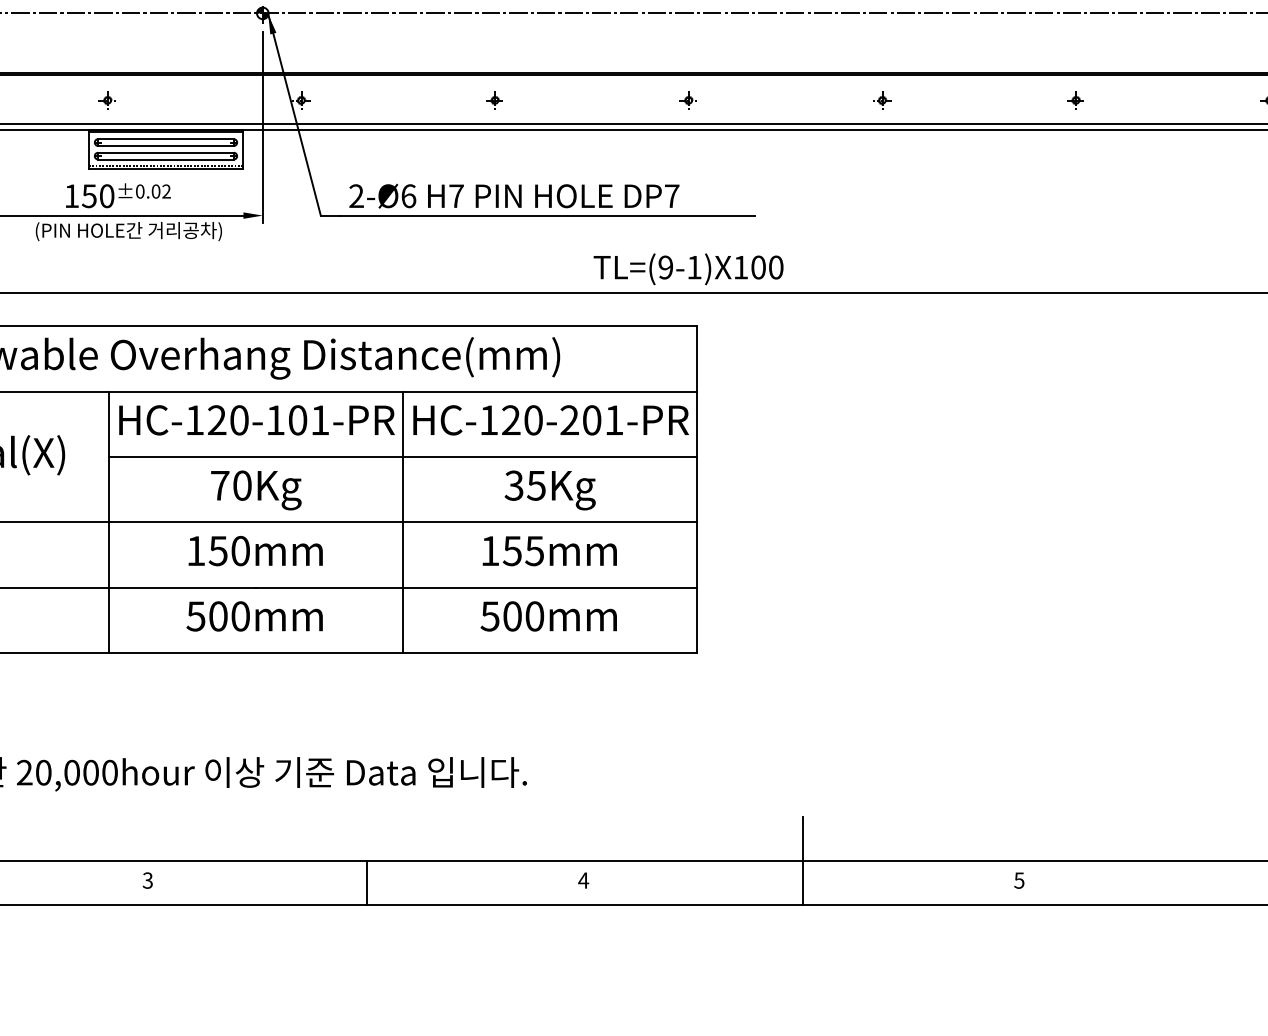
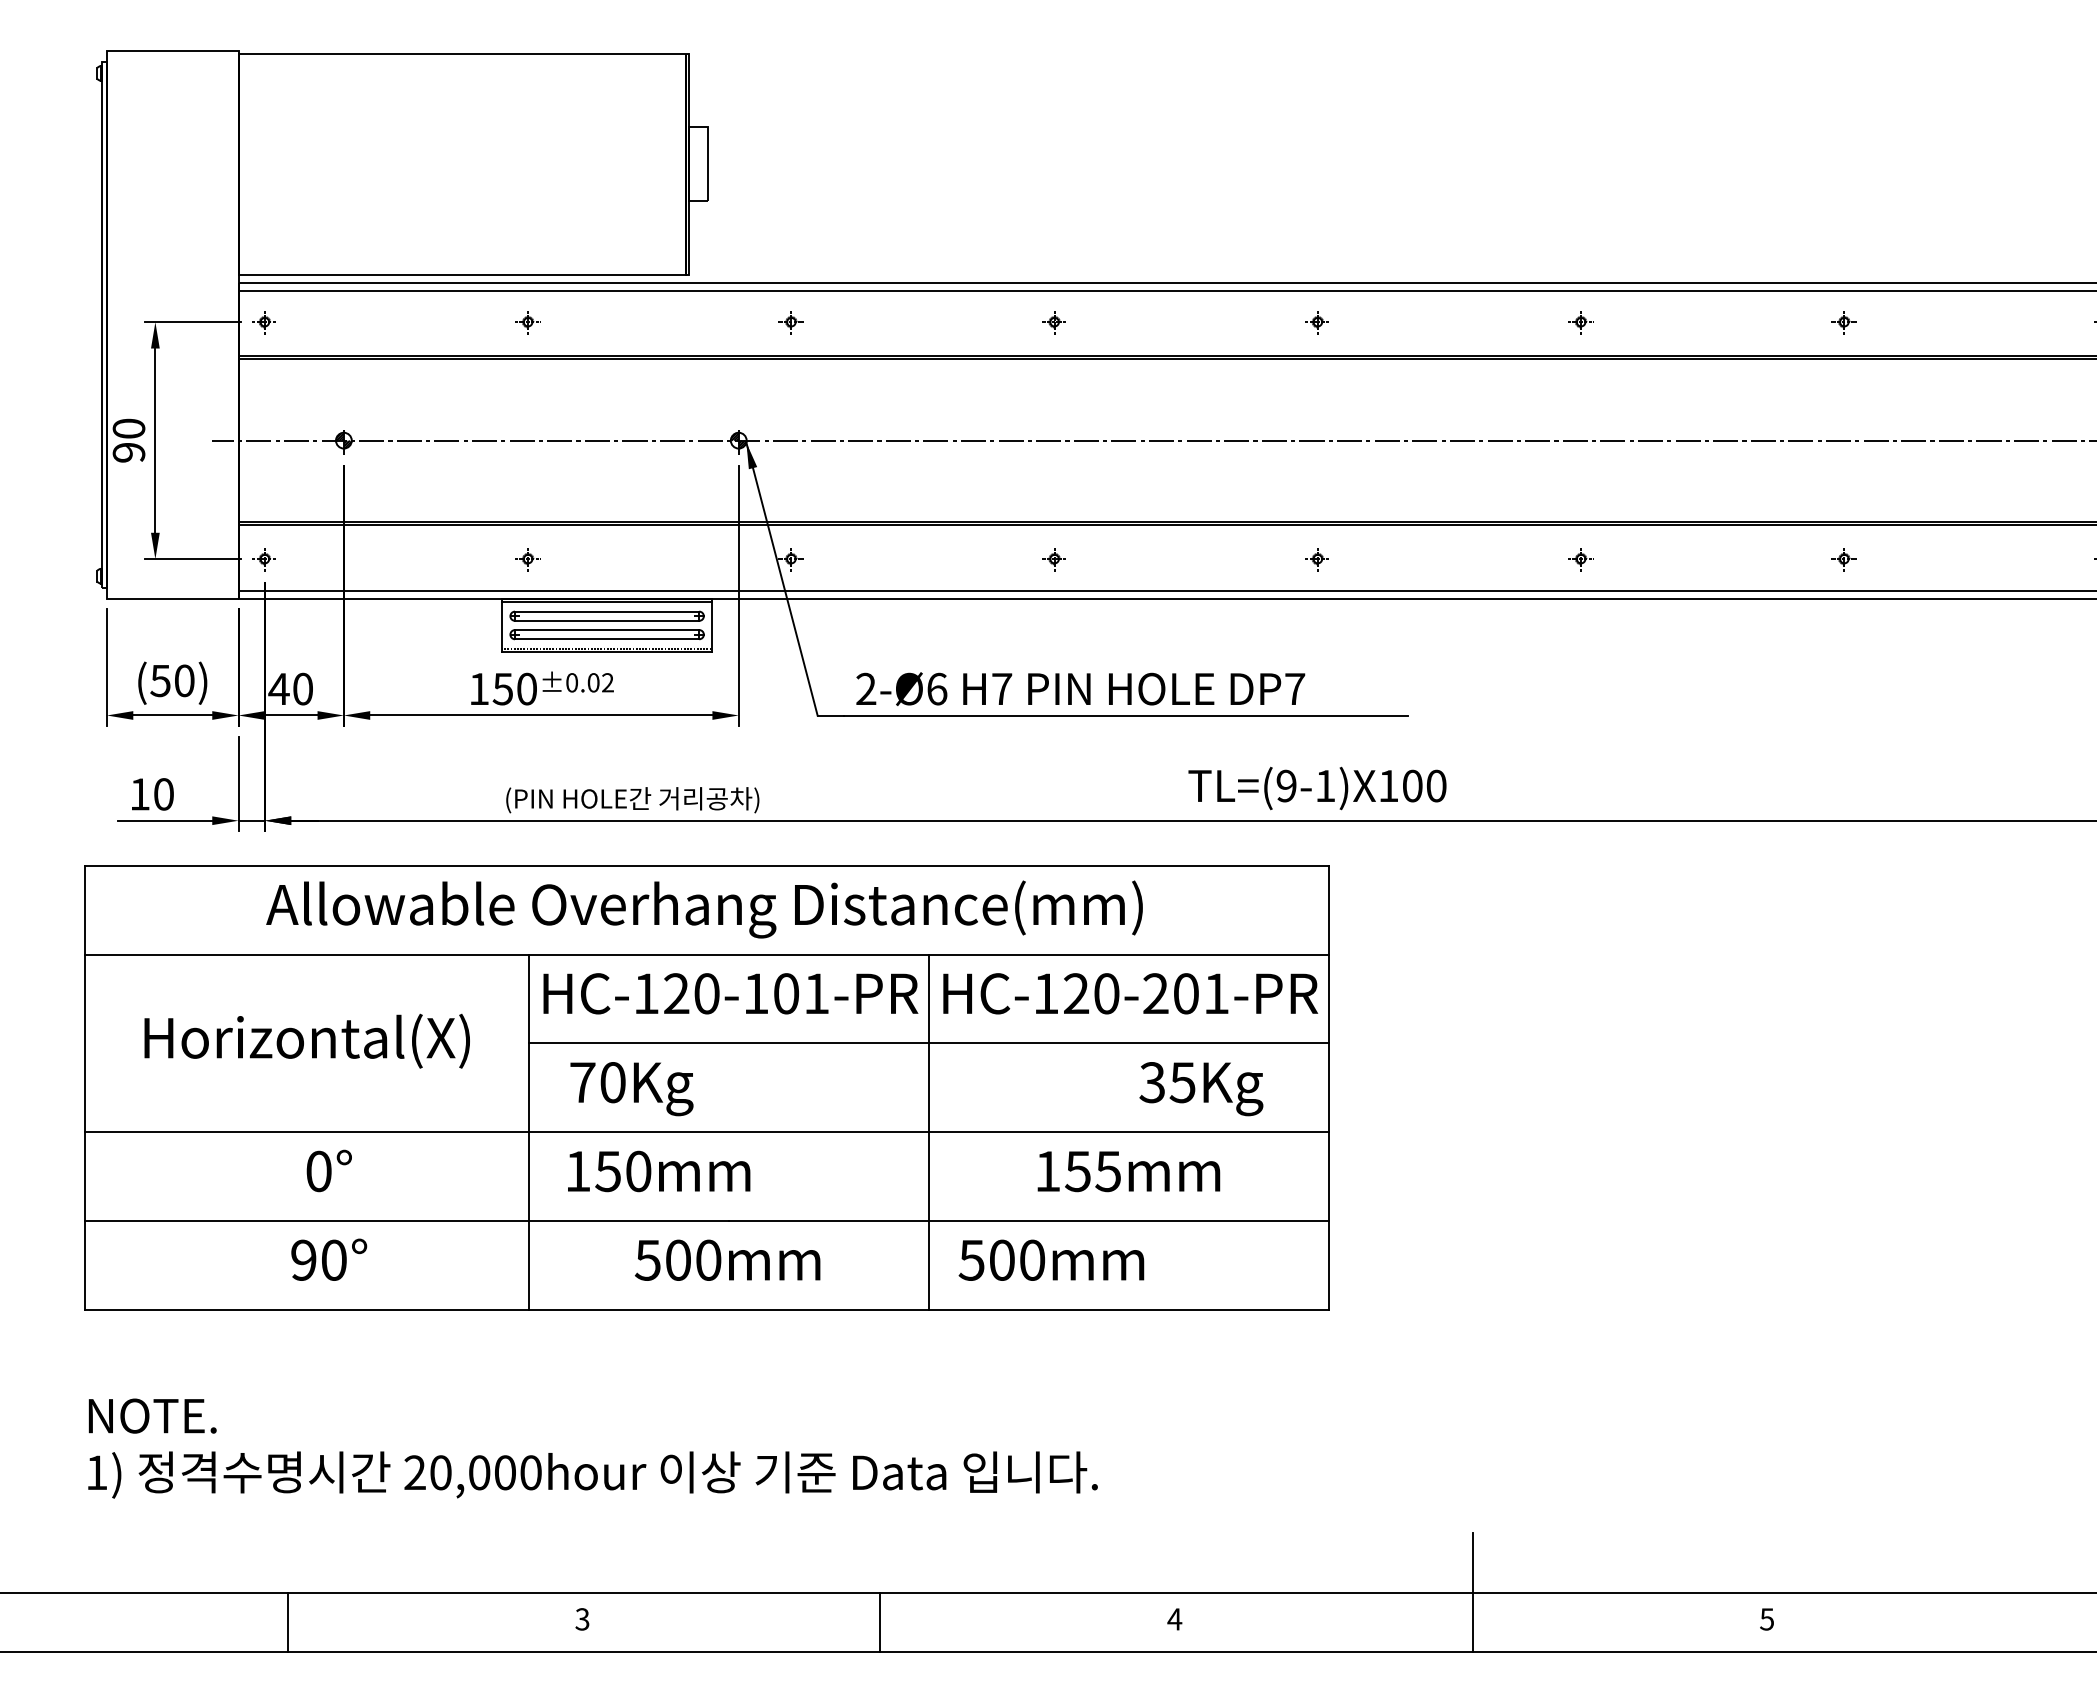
text: (128, 231) -> (632, 800), moved
text: (256, 490) -> (631, 1089), moved
text: (550, 490) -> (1201, 1089), moved
text: (256, 551) -> (659, 1171), moved
text: (548, 615) -> (1051, 1259), moved

